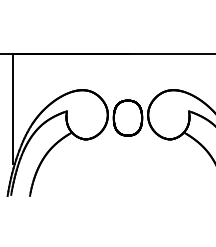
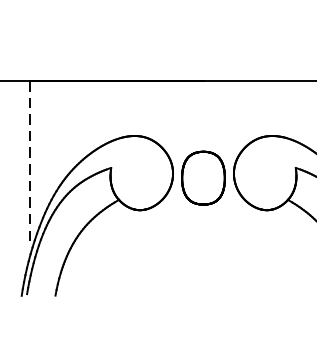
line: (13, 109) -> (30, 165), solid -> dashed

